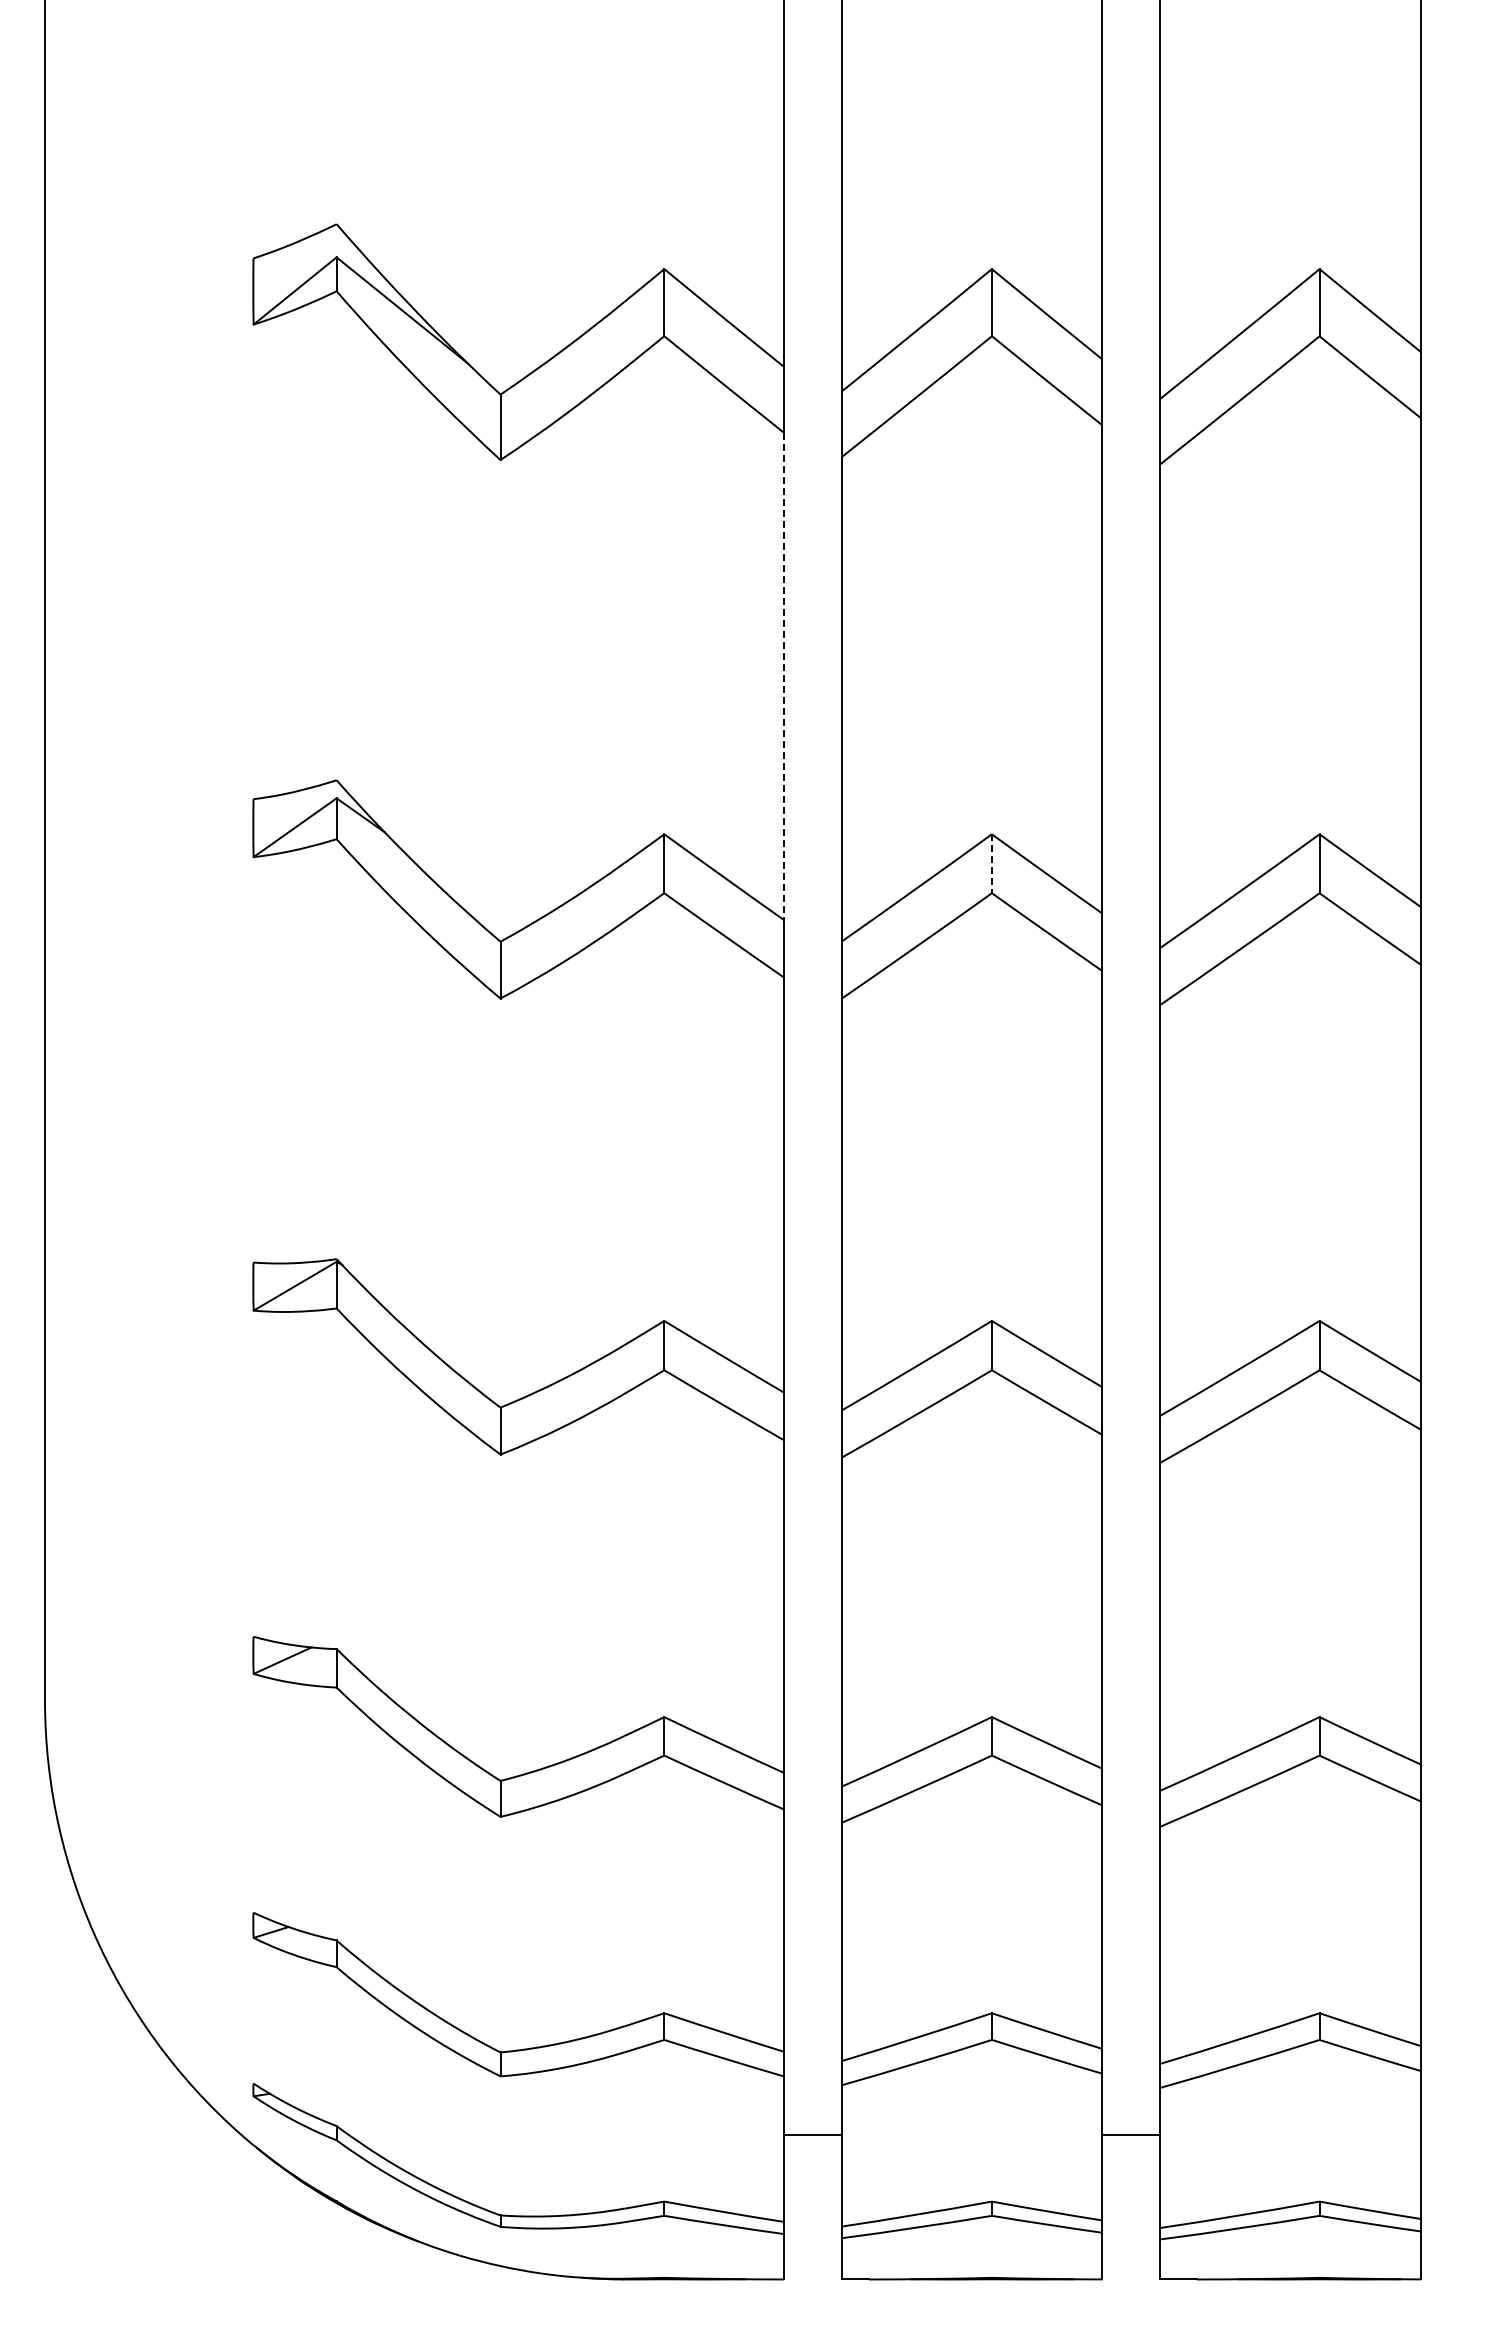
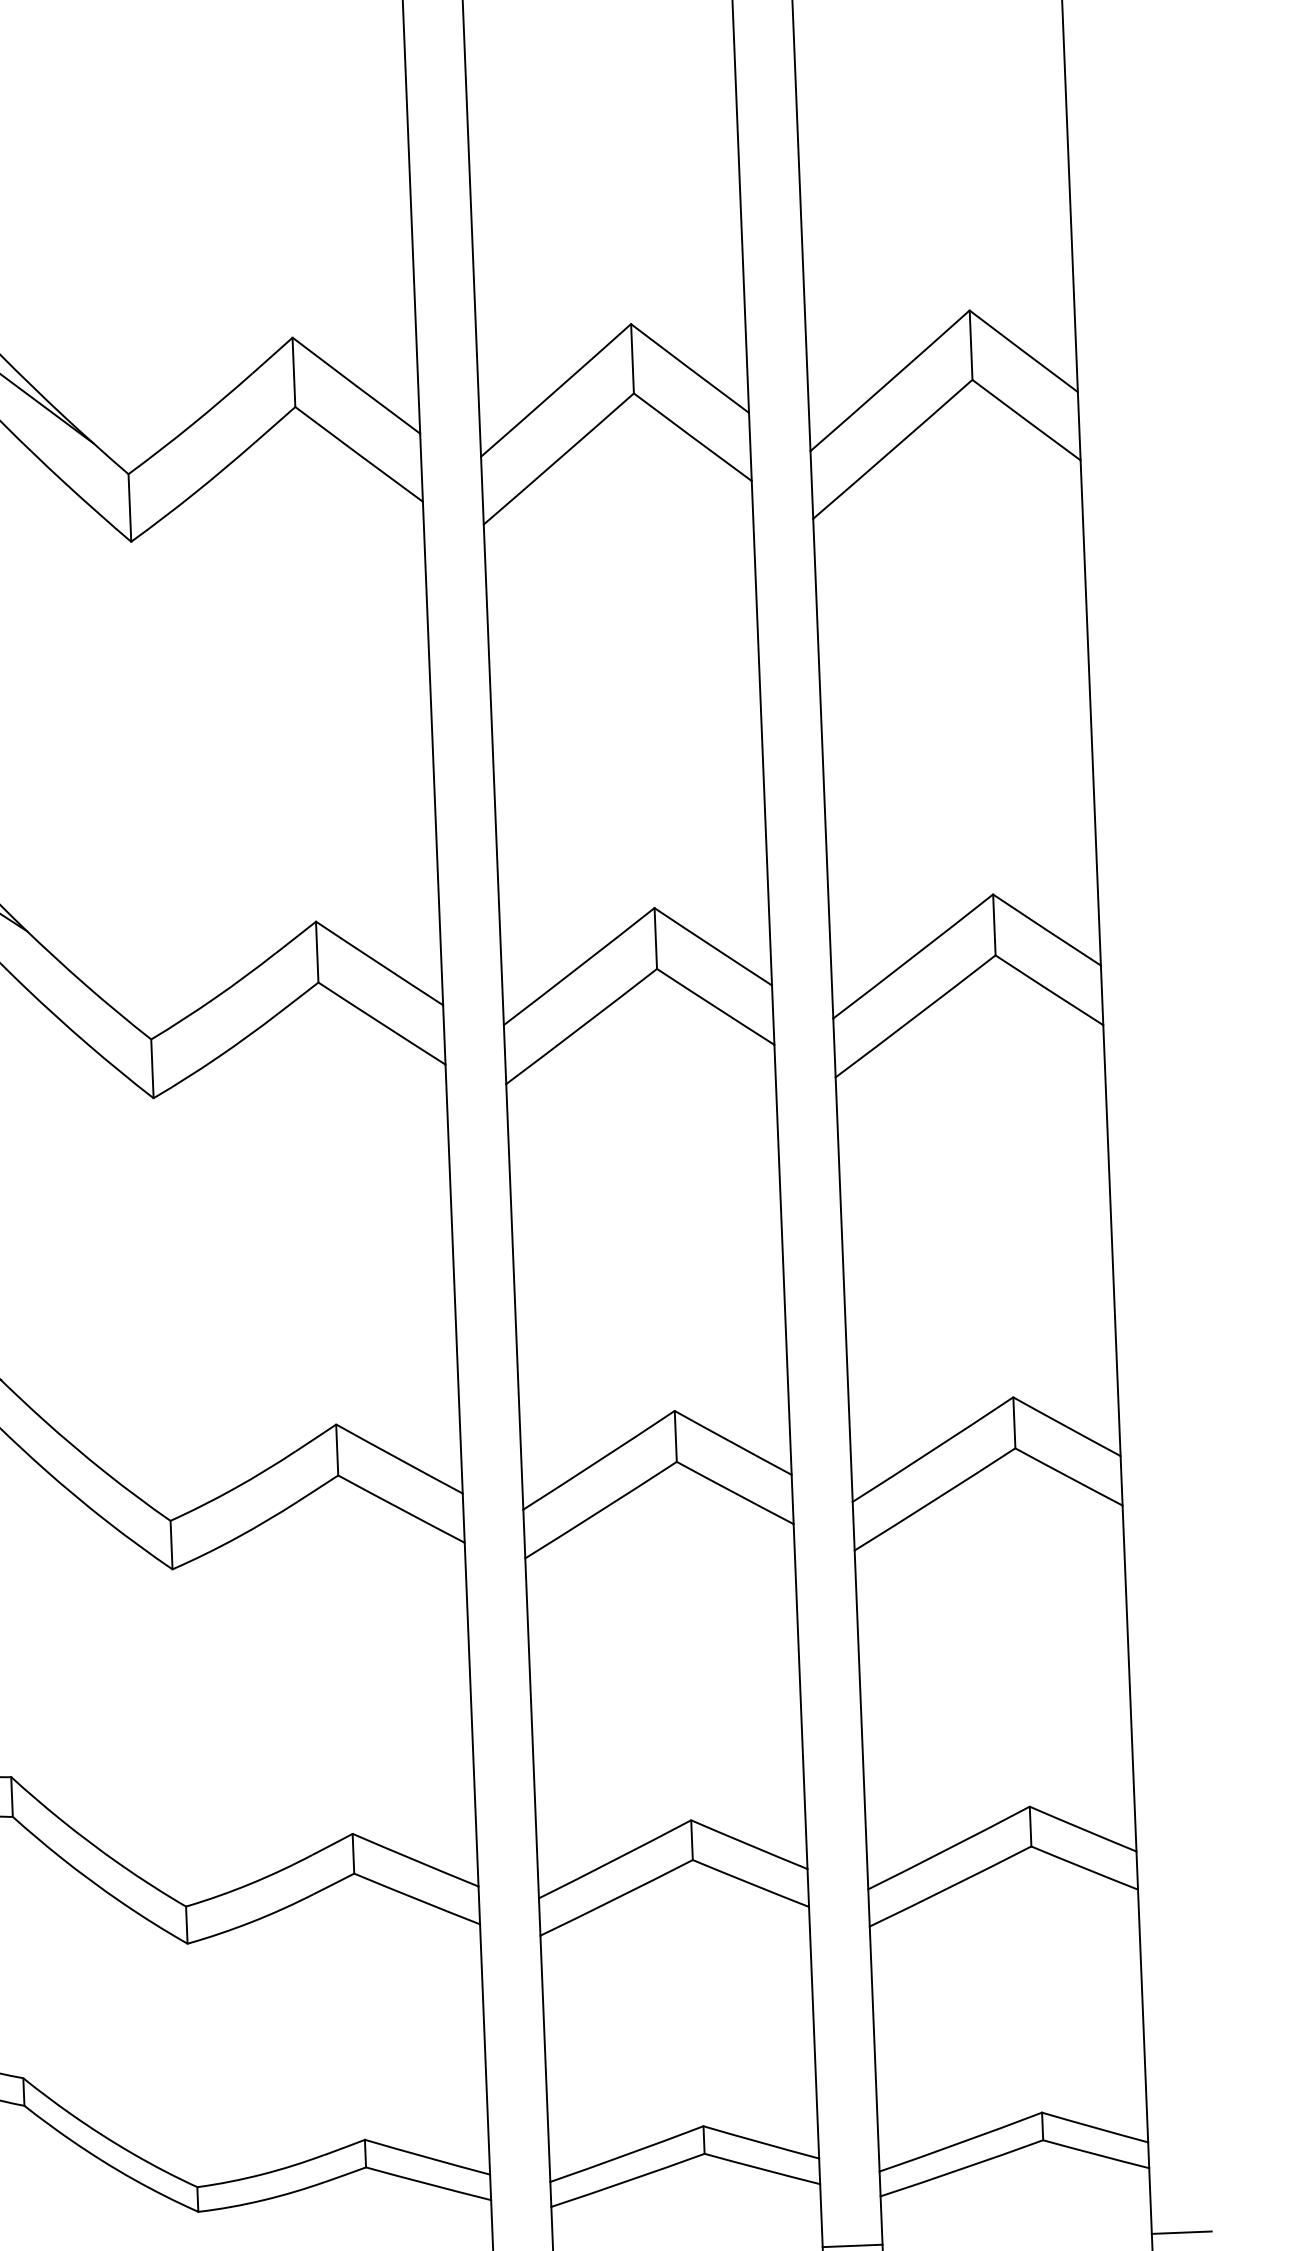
line: (783, 676) -> (432, 753), dashed -> solid
line: (991, 864) -> (655, 939), dashed -> solid
line: (1449, 2134) -> (1181, 2232), added

